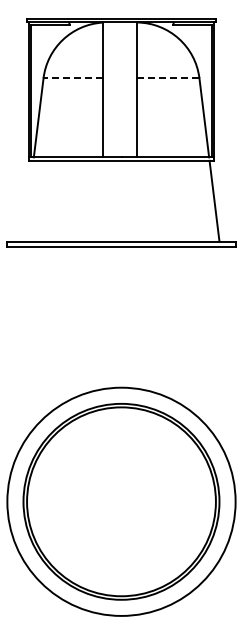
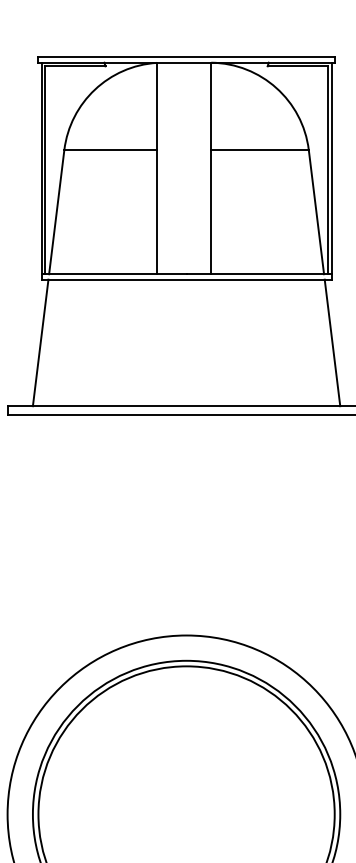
line: (73, 78) -> (111, 150), dashed -> solid
line: (167, 78) -> (258, 150), dashed -> solid
line: (28, 200) -> (40, 341), added

